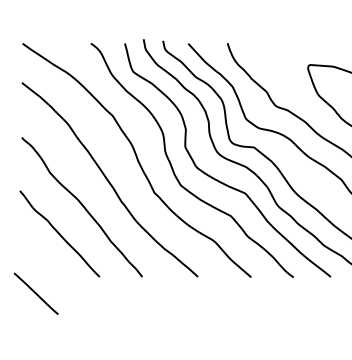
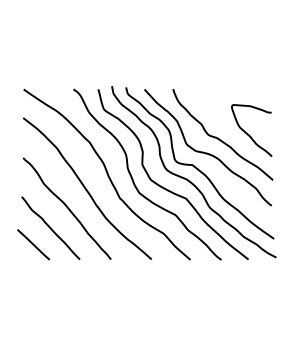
line: (35, 293) -> (33, 244), moved

